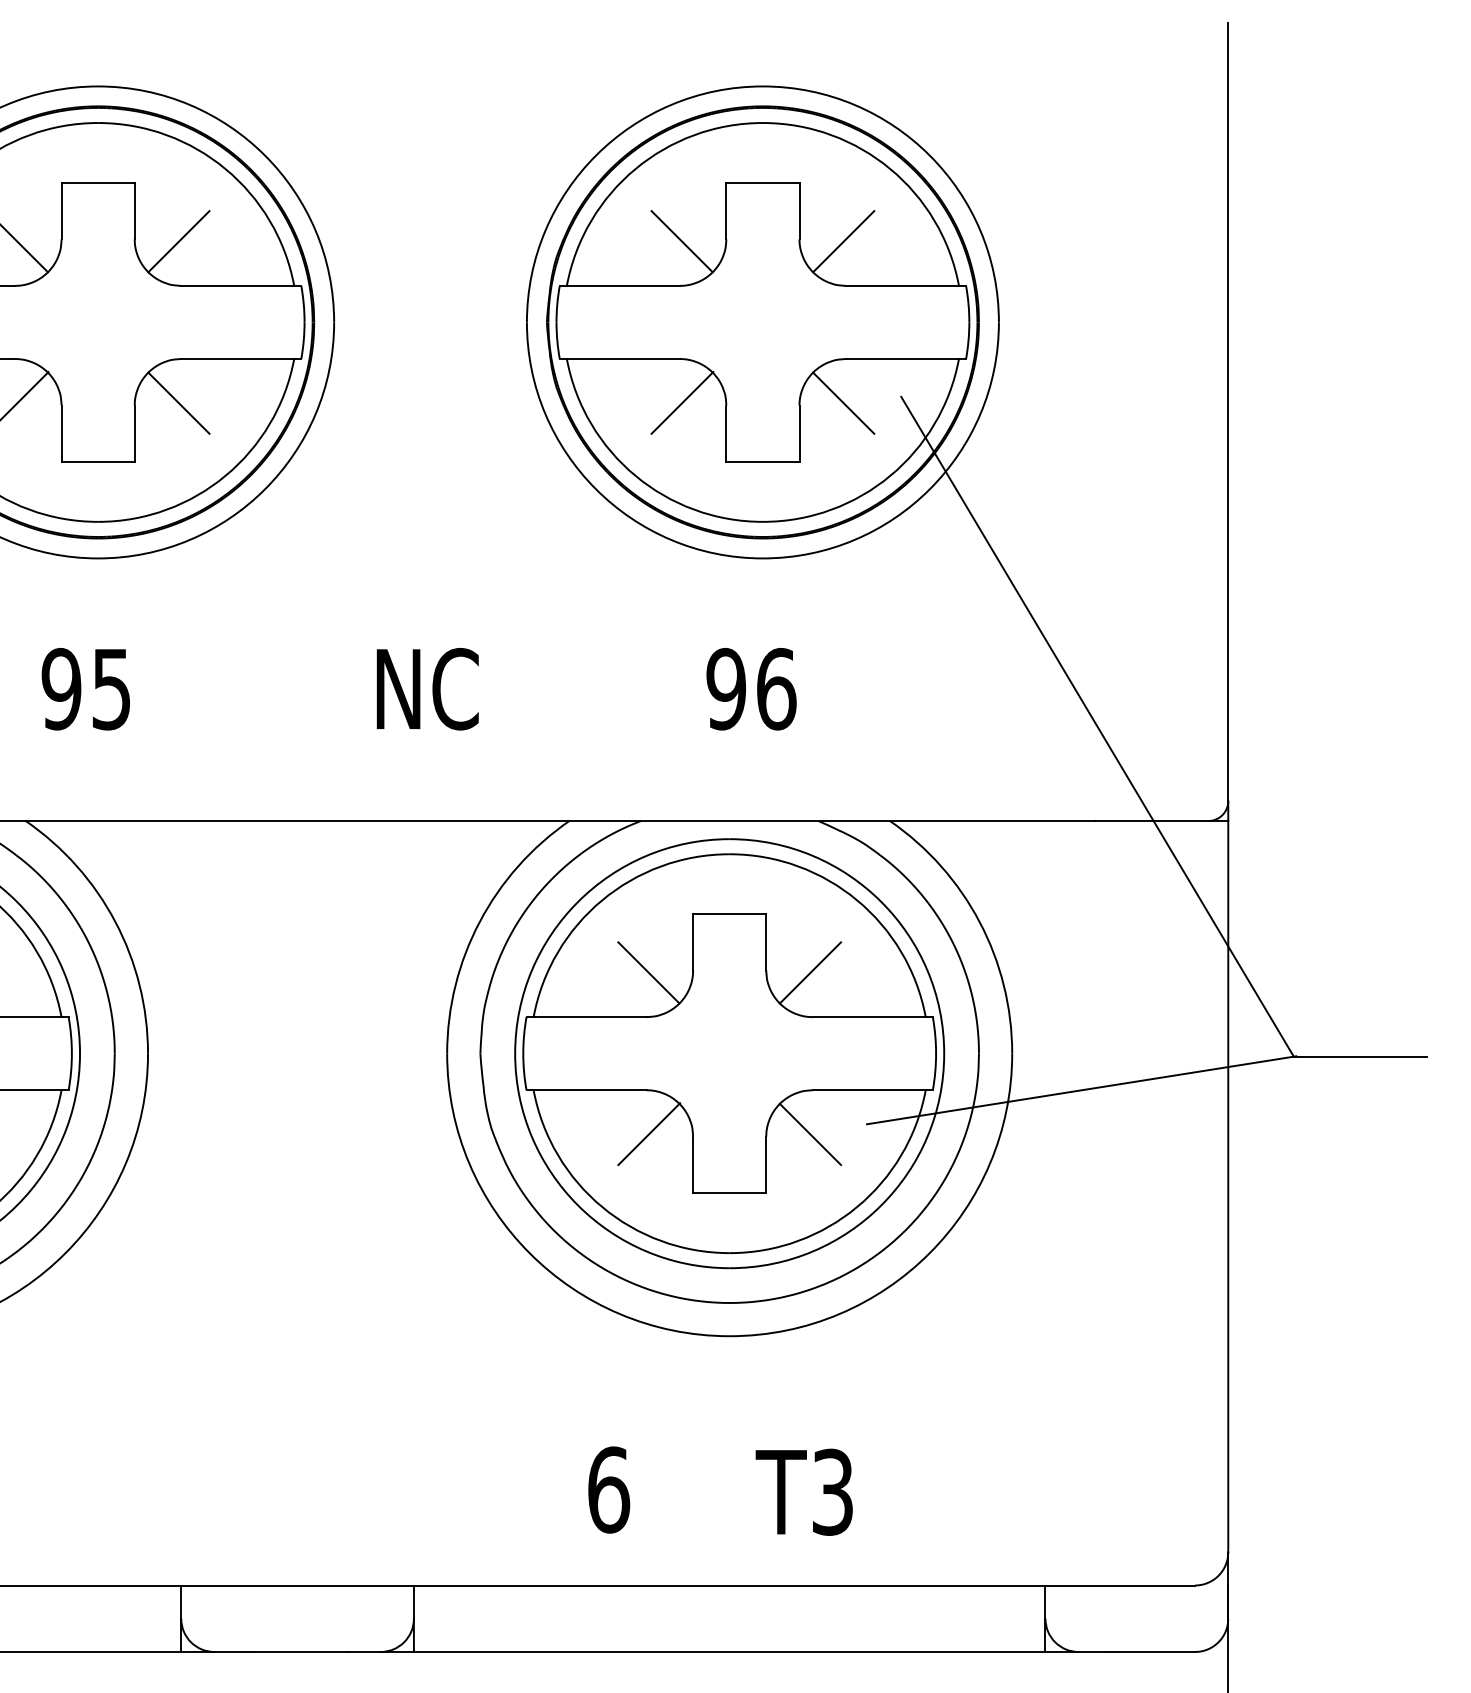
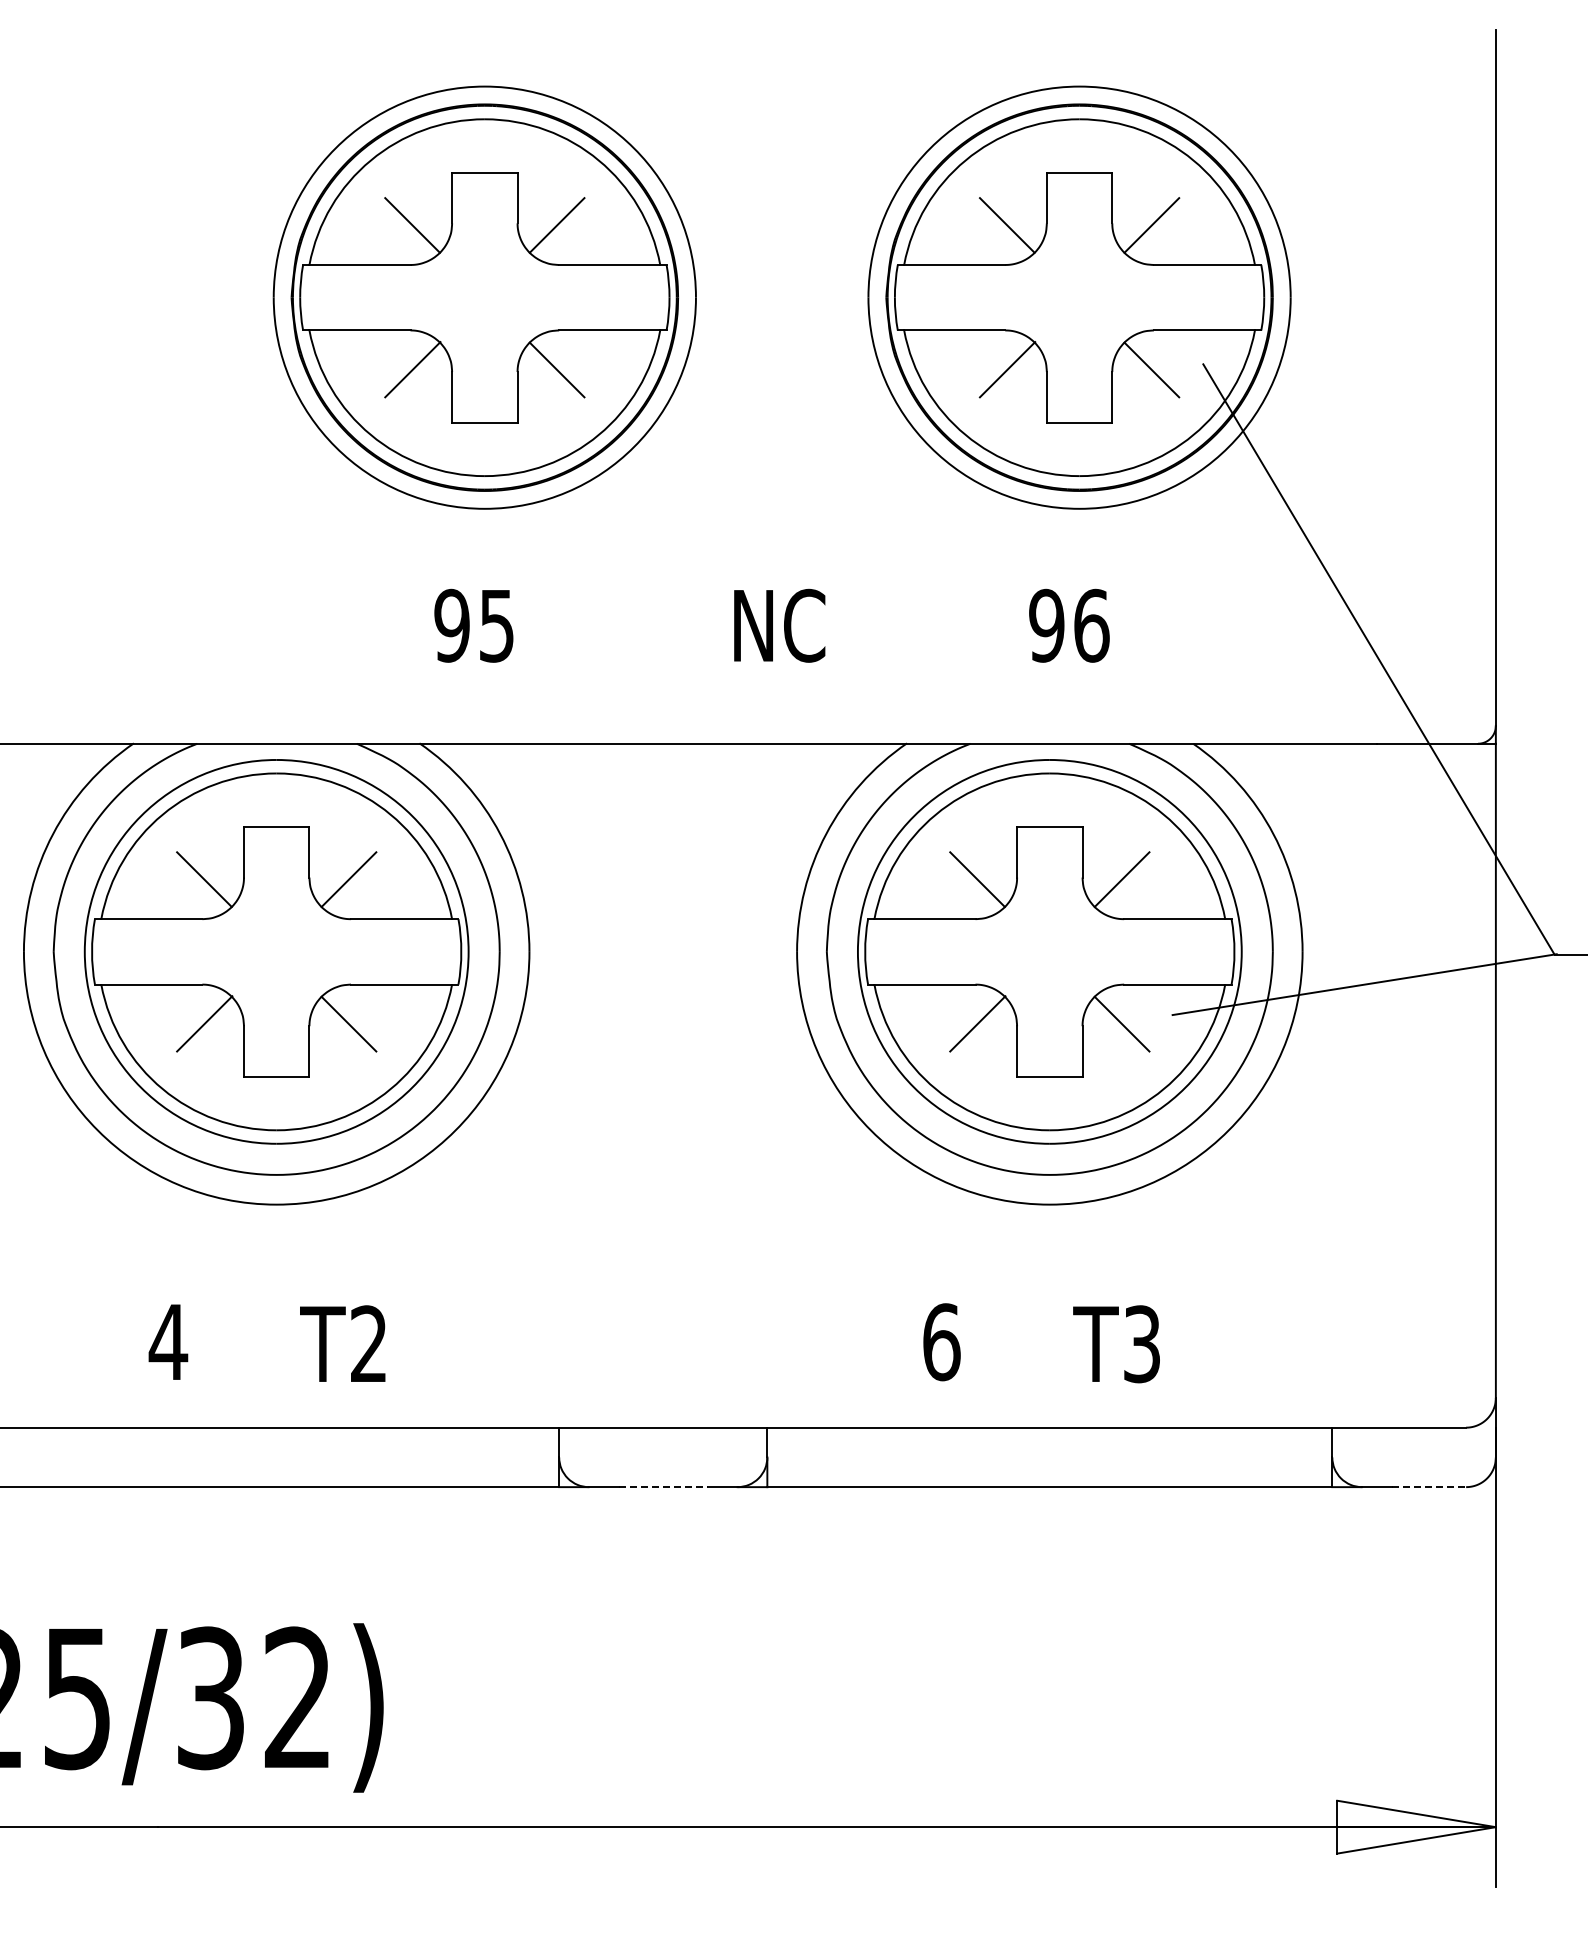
line: (297, 1652) -> (663, 1487), solid -> dashed
line: (1154, 1652) -> (1429, 1487), solid -> dashed

